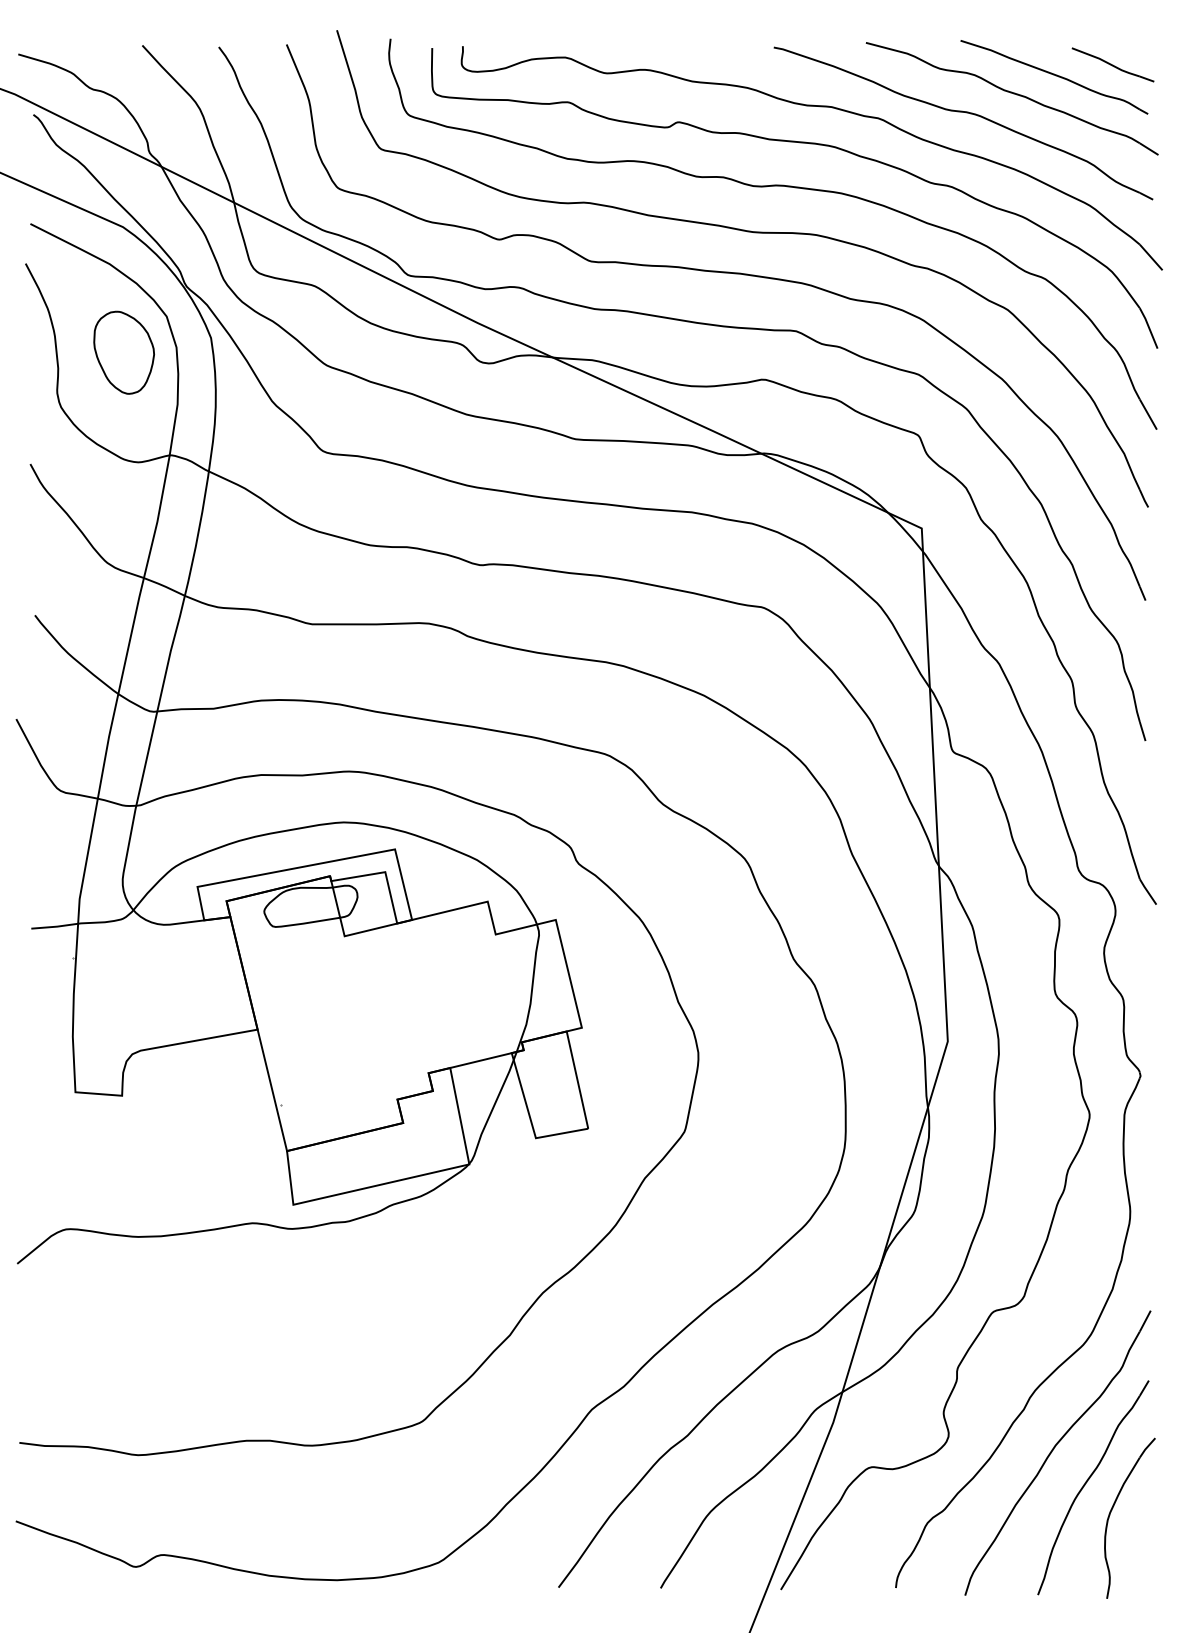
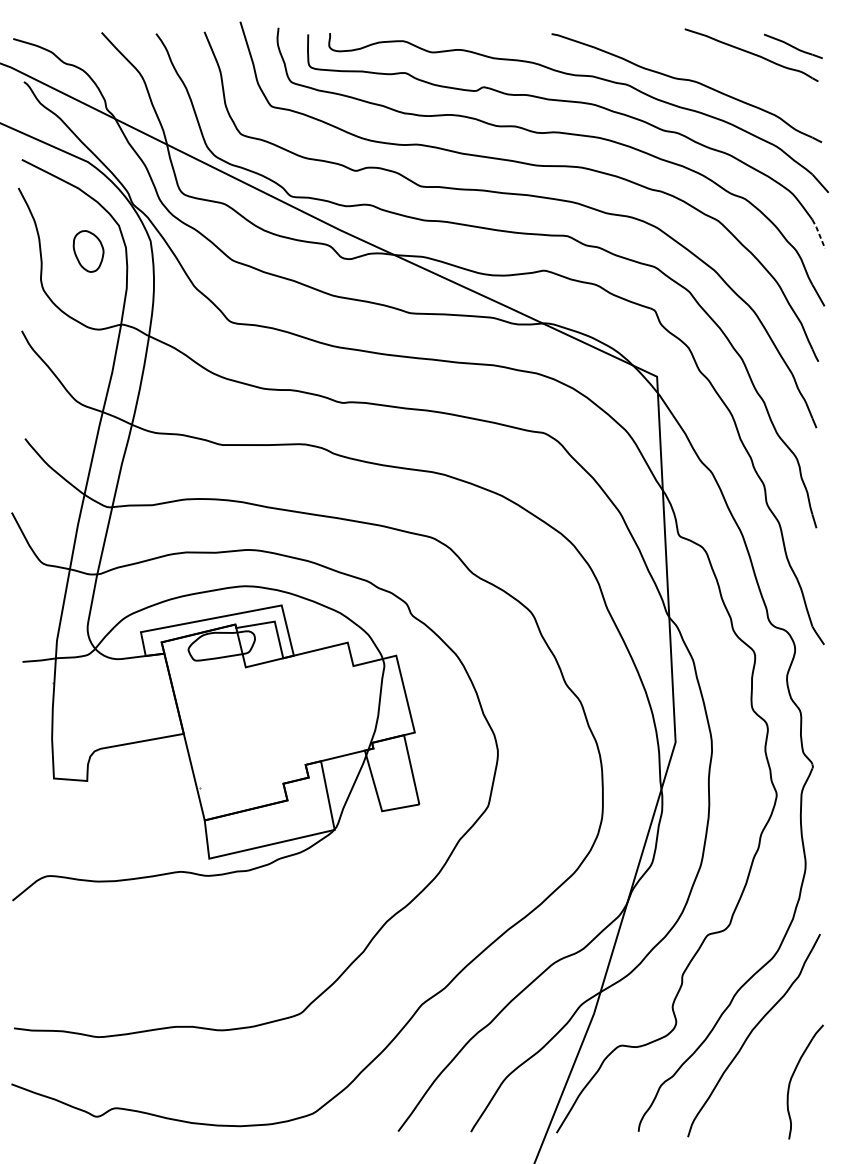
part: (1011, 98) -> (721, 70), removed
line: (1149, 327) -> (819, 233), solid -> dashed
part: (123, 352) -> (88, 251), size x0.7
part: (1087, 1482) -> (775, 1056), removed

